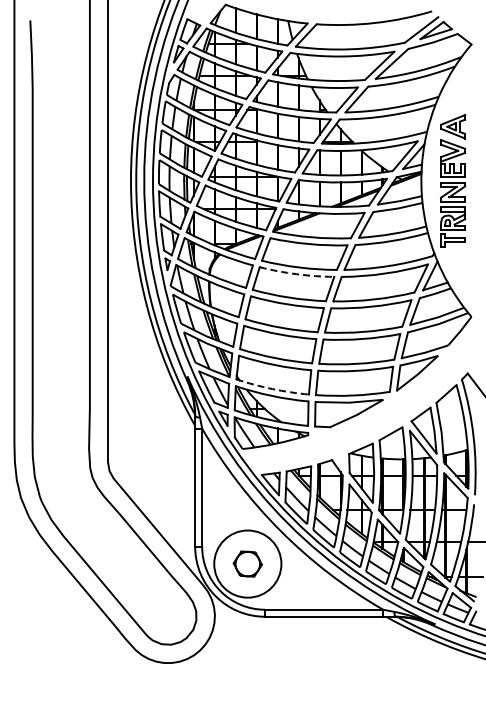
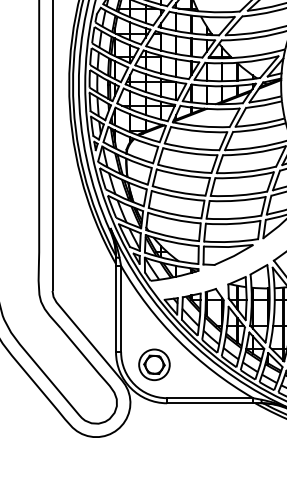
arc: (296, 274) -> (189, 153), dashed -> solid
arc: (272, 389) -> (172, 237), dashed -> solid
circle: (247, 564) -> (154, 365), size x0.62

